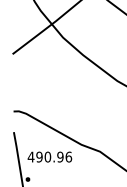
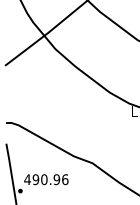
text: (50, 156) -> (46, 179), moved

